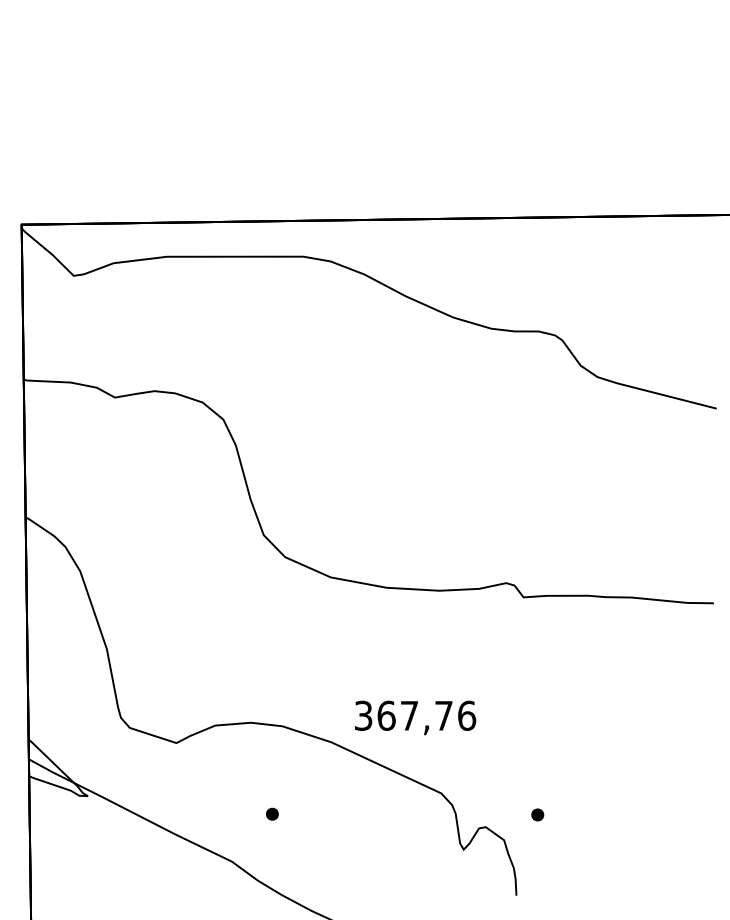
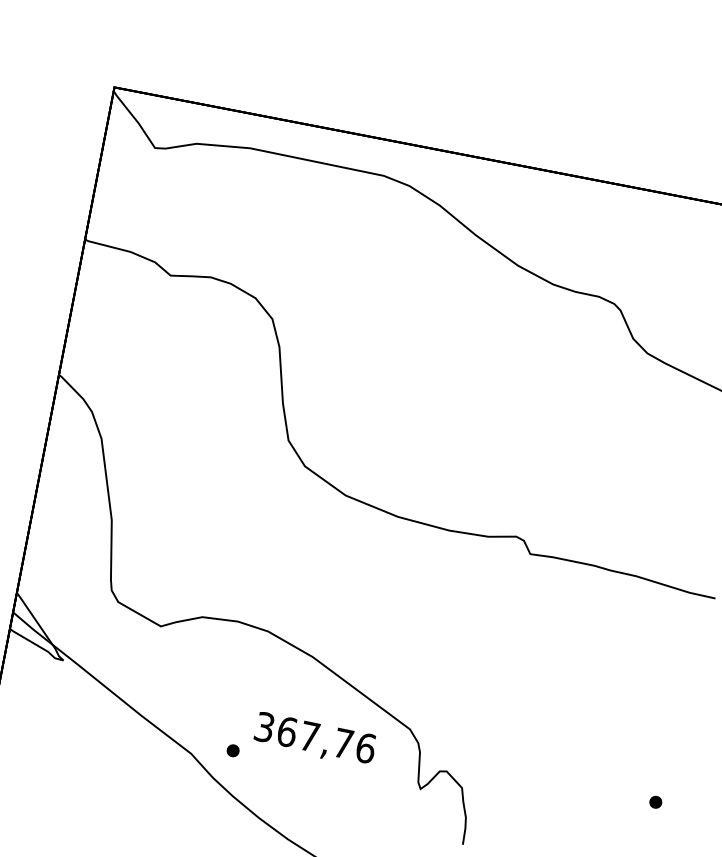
text: (415, 717) -> (315, 739), moved
part: (272, 813) -> (233, 750), moved
part: (537, 814) -> (655, 801), moved

